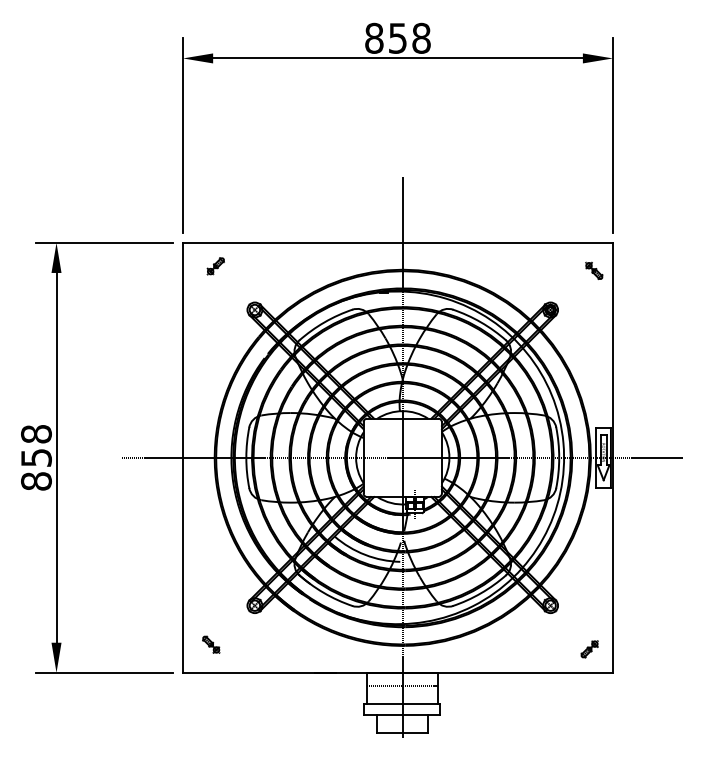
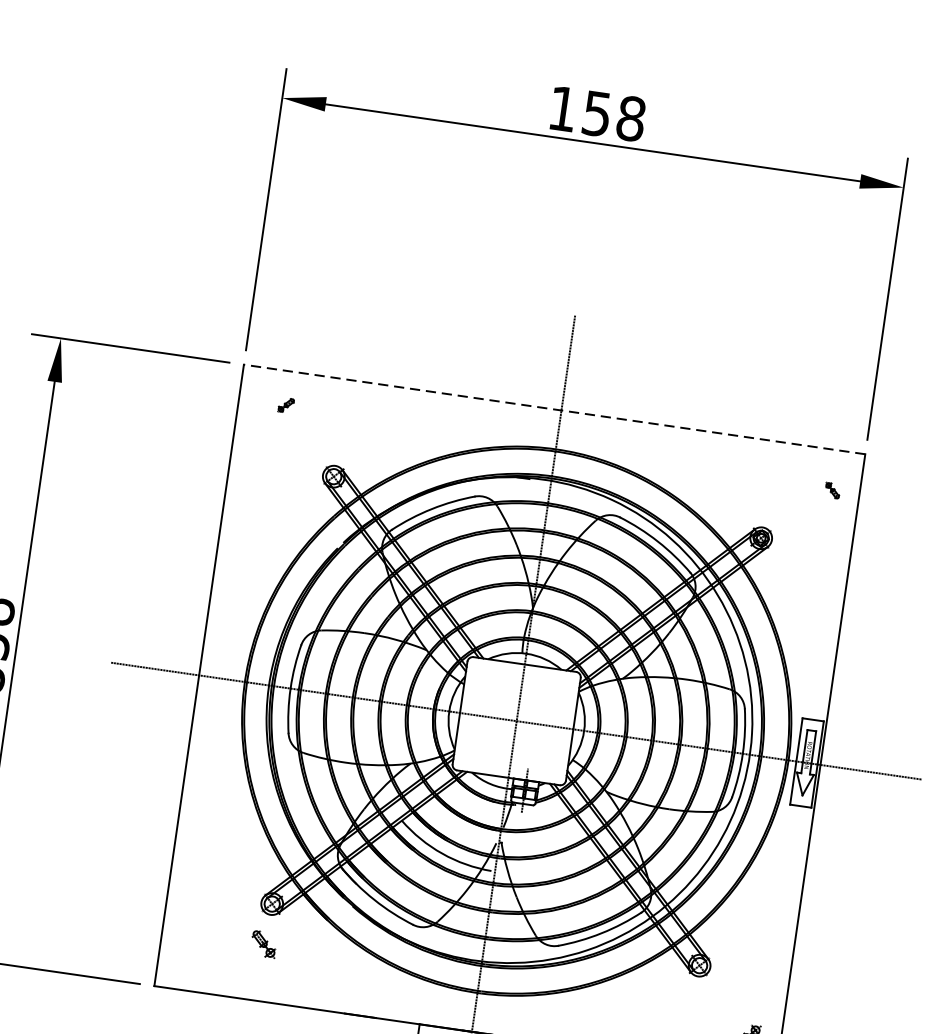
text: (374, 37) -> (563, 107), 858 -> 158
line: (398, 242) -> (555, 409), solid -> dashed
part: (215, 266) -> (285, 405), size x0.6
part: (594, 270) -> (832, 490), size x0.6
part: (211, 644) -> (264, 943), moved

